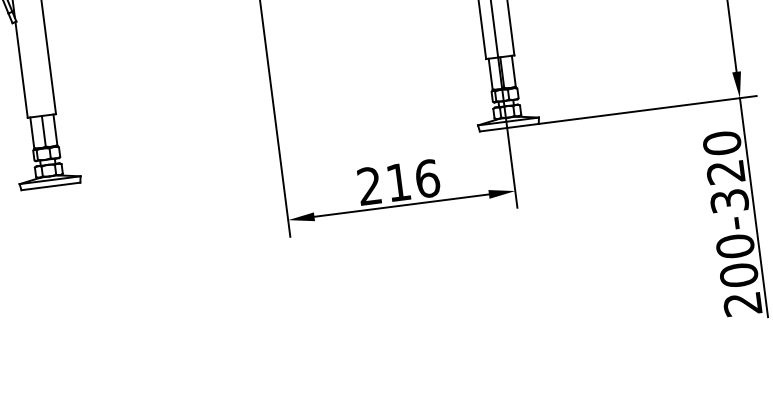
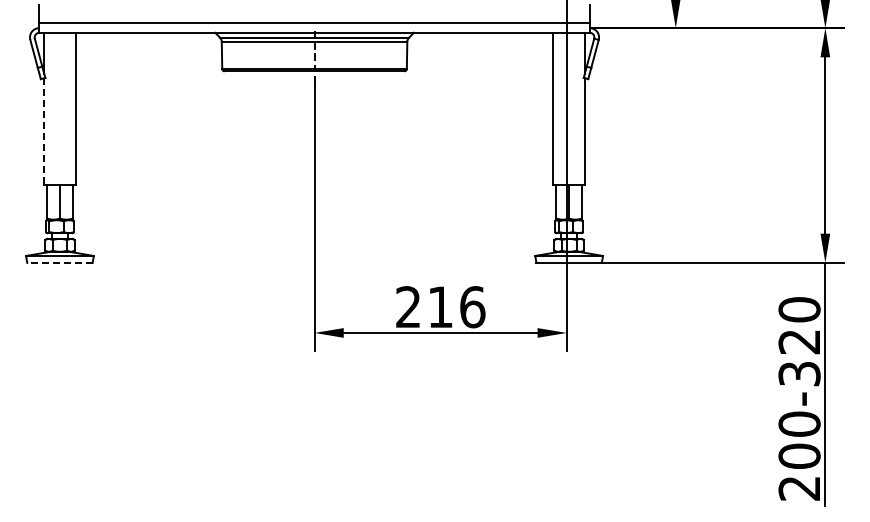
line: (21, 69) -> (44, 131), solid -> dashed
line: (50, 186) -> (59, 262), solid -> dashed

